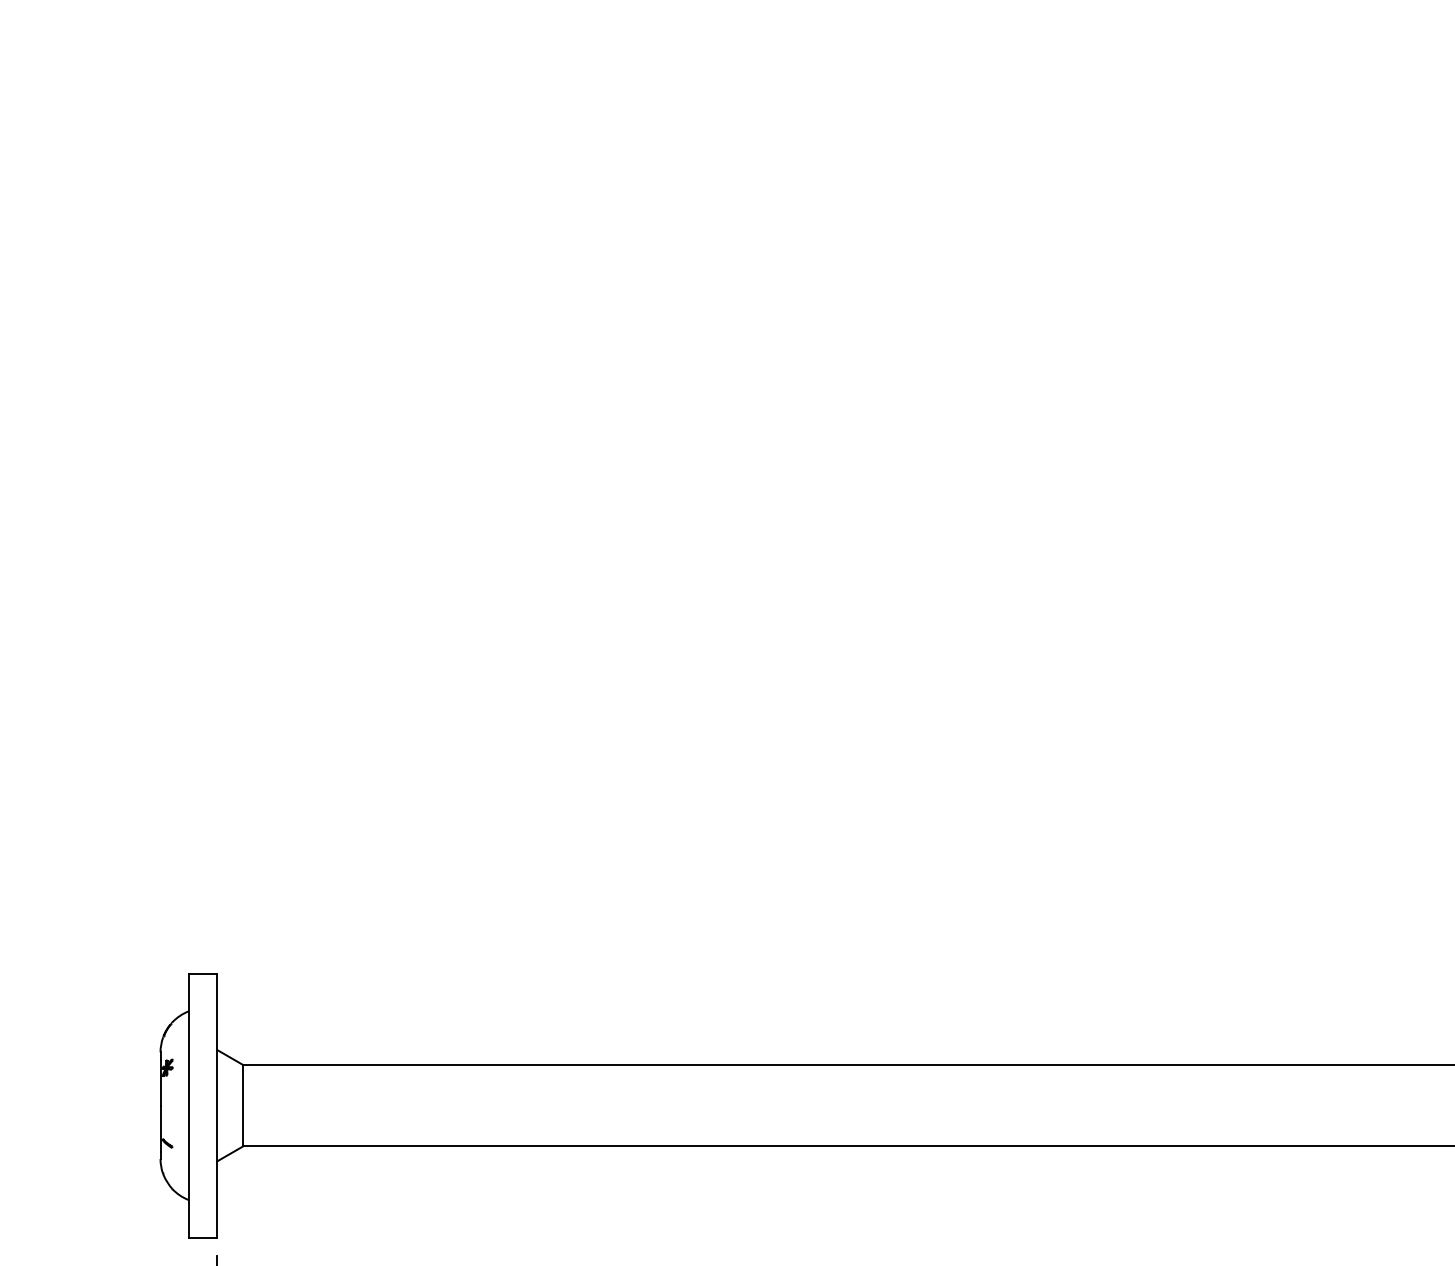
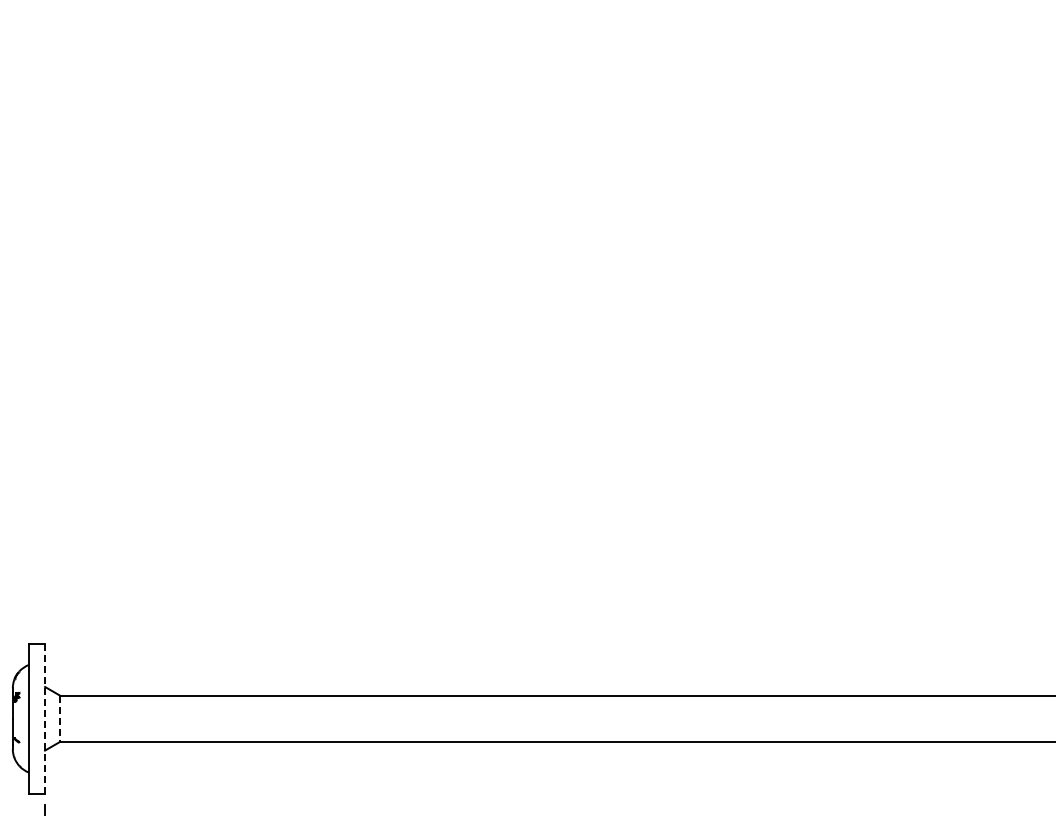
line: (217, 1106) -> (45, 719), solid -> dashed
line: (244, 1106) -> (60, 719), solid -> dashed

